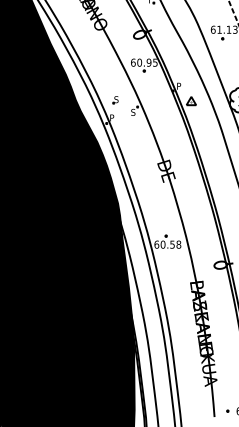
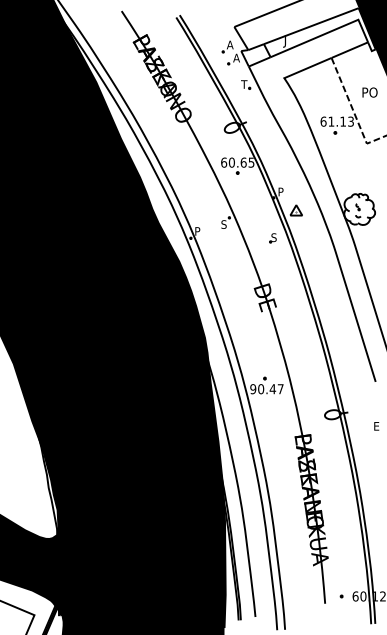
text: (148, 62) -> (243, 162), 60.95 -> 60.65
part: (115, 100) -> (272, 238), moved
text: (167, 244) -> (266, 389), 60.58 -> 90.47

